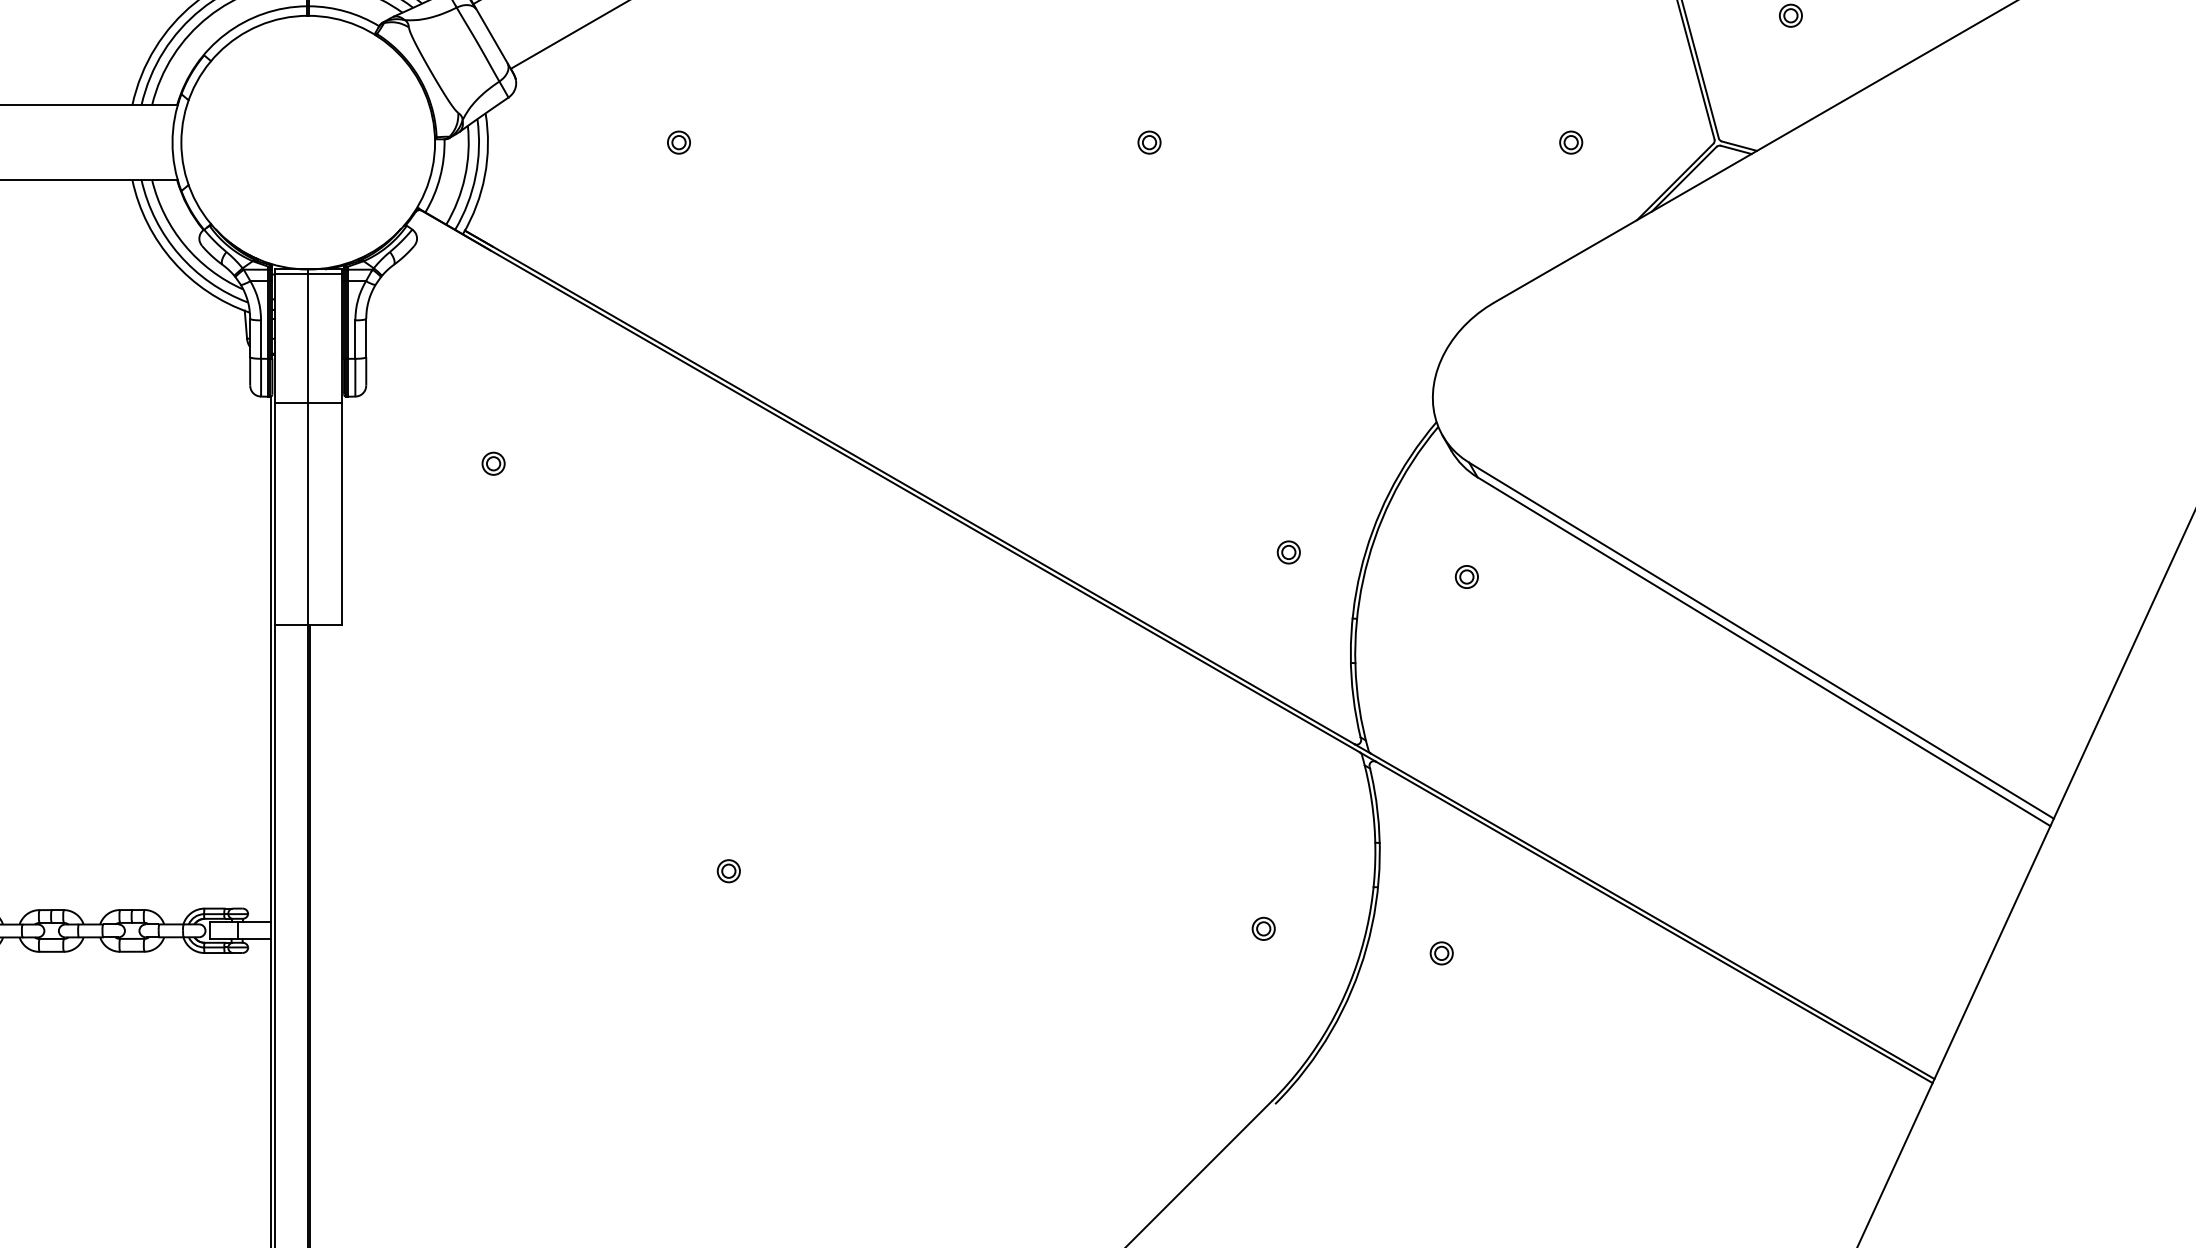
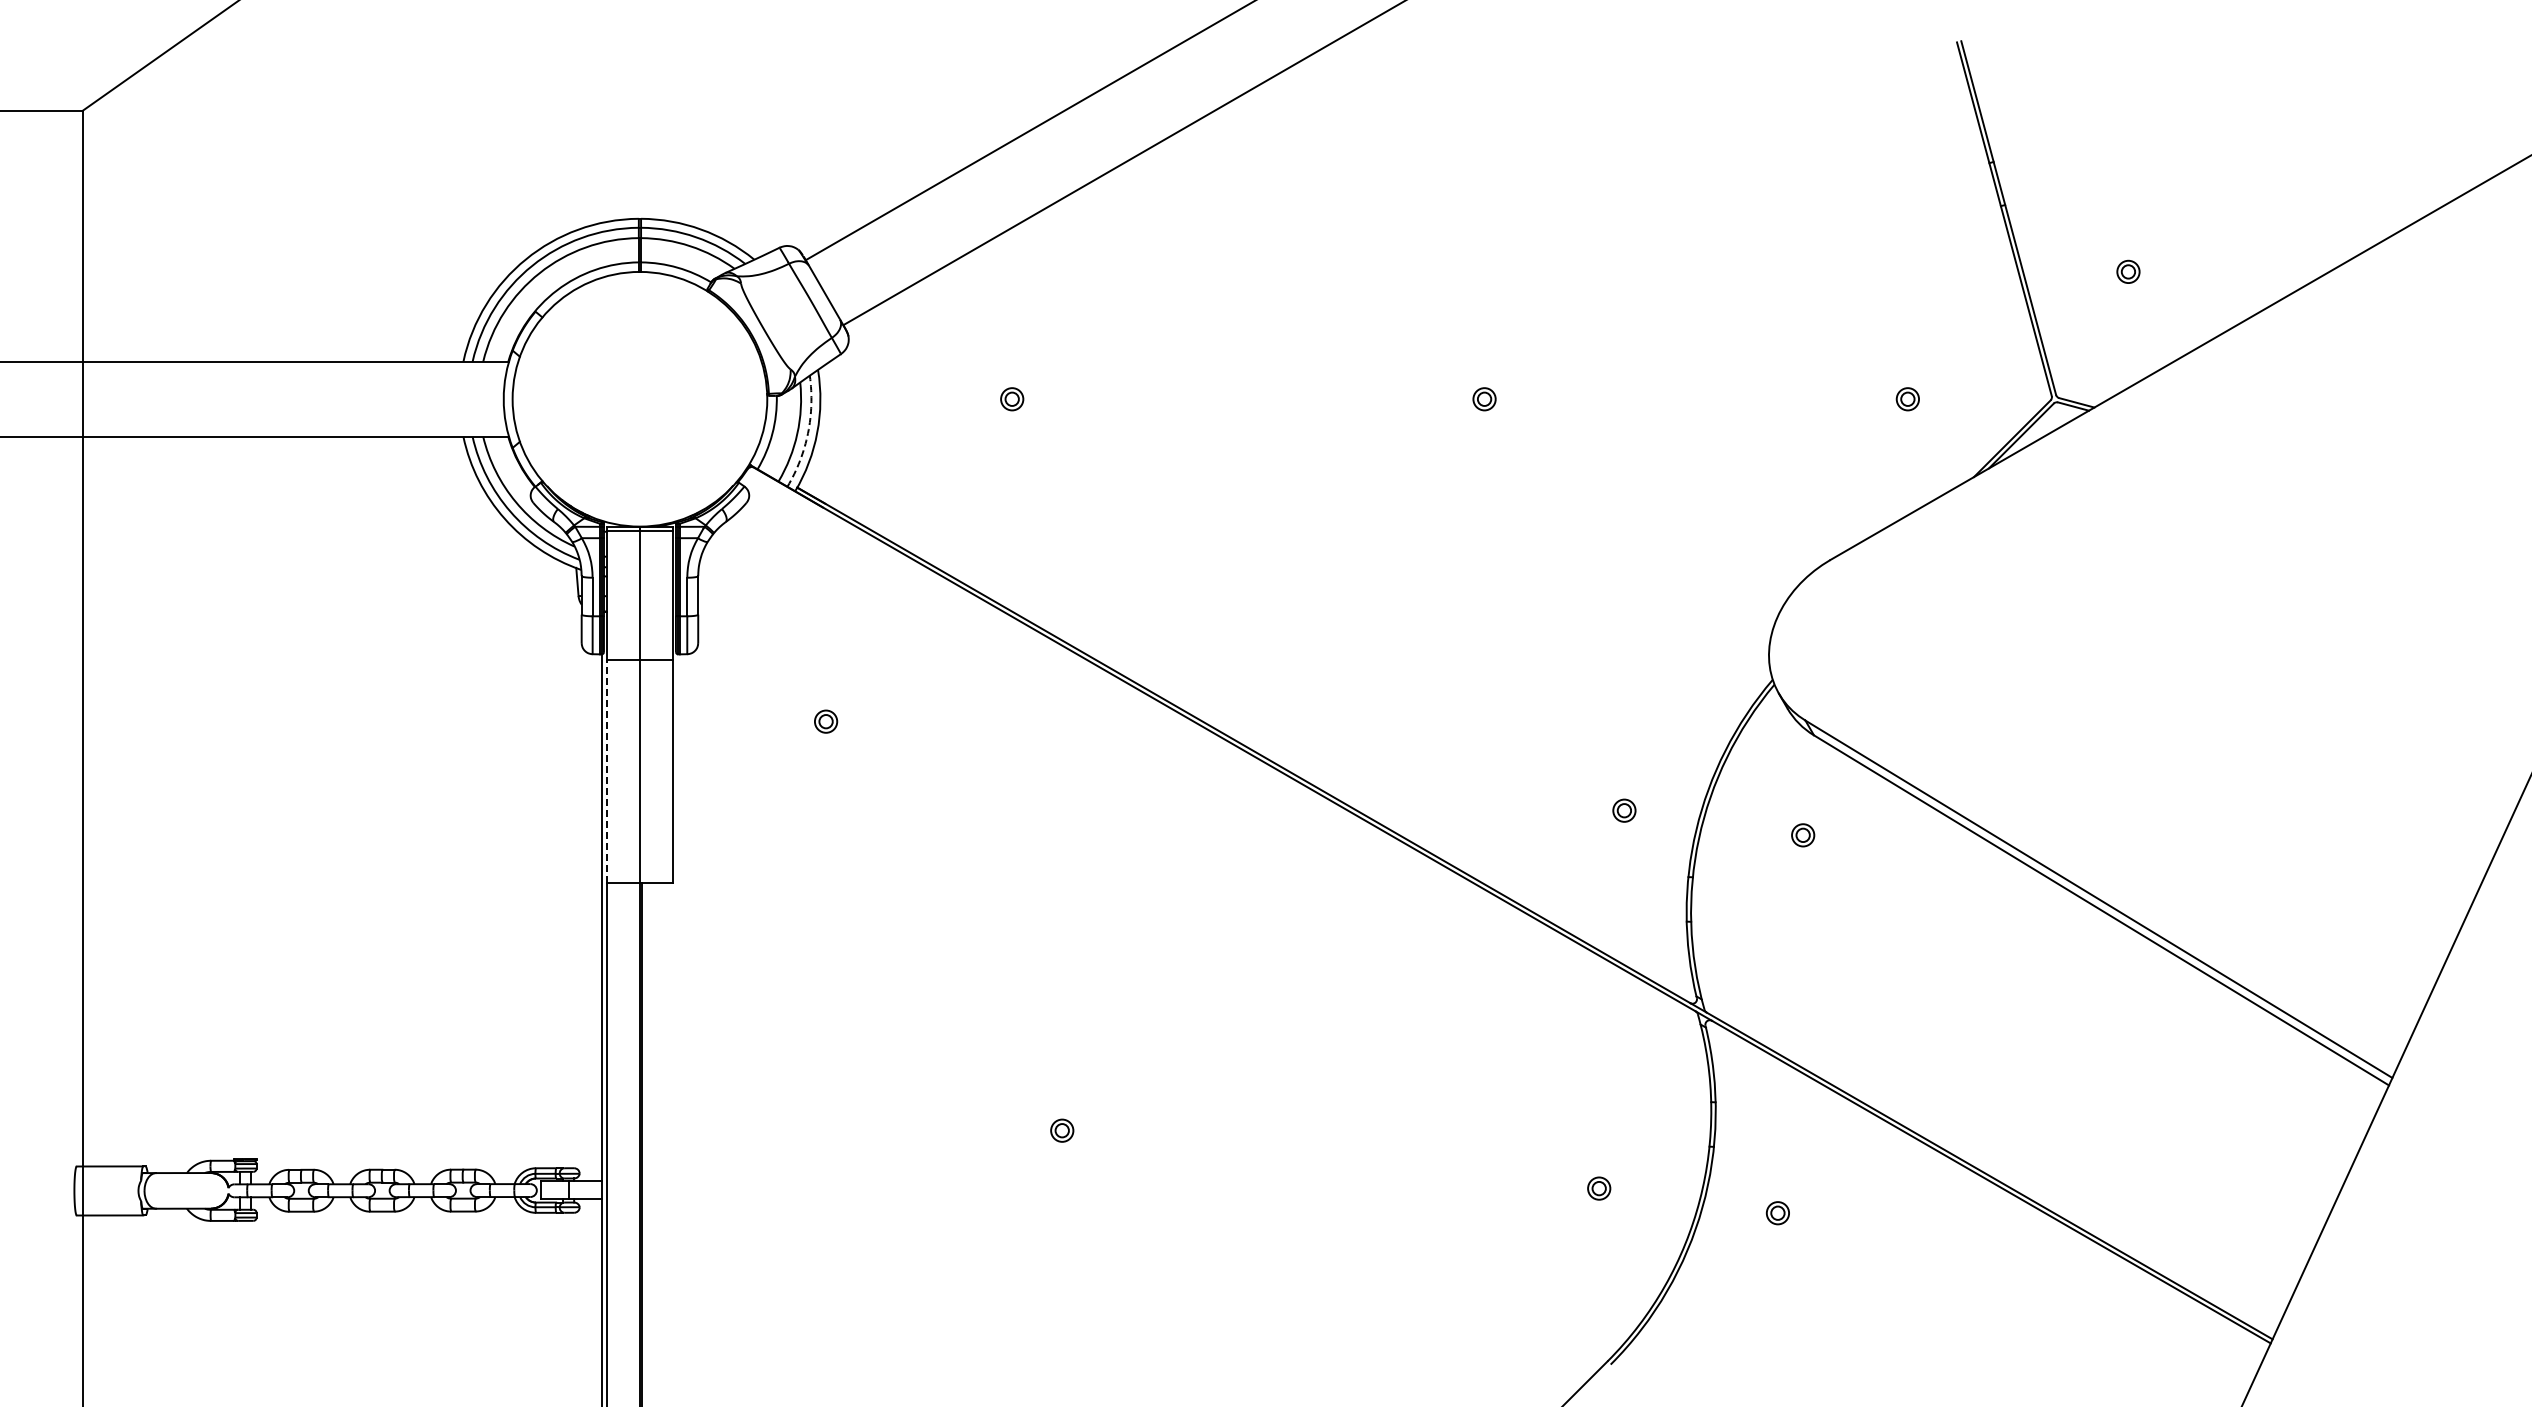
arc: (476, 176) -> (808, 433), solid -> dashed
line: (274, 513) -> (606, 771), solid -> dashed

